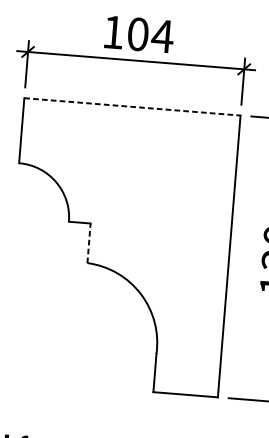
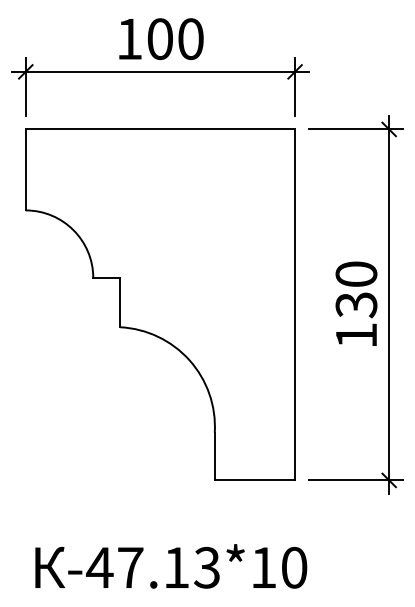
text: (162, 36) -> (190, 39), 104 -> 100
line: (132, 106) -> (160, 129), dashed -> solid
line: (89, 243) -> (120, 302), dashed -> solid

